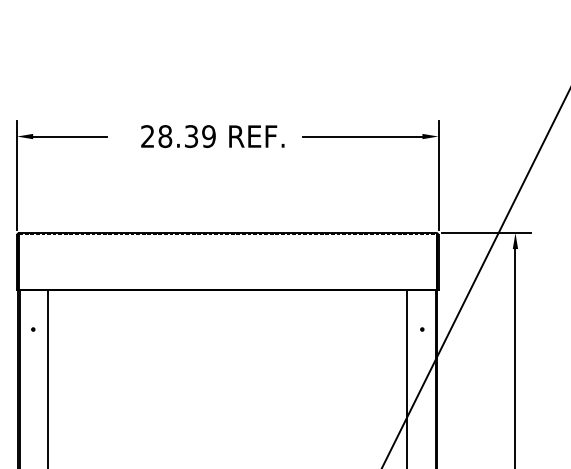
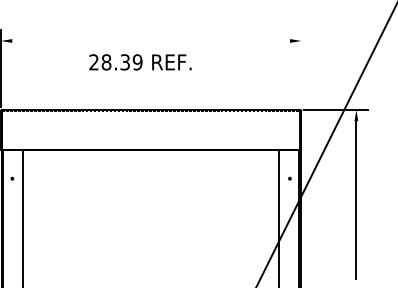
line: (69, 136) -> (38, 40), removed
text: (212, 136) -> (140, 62), moved
line: (362, 136) -> (247, 40), removed
line: (438, 174) -> (301, 68), removed

